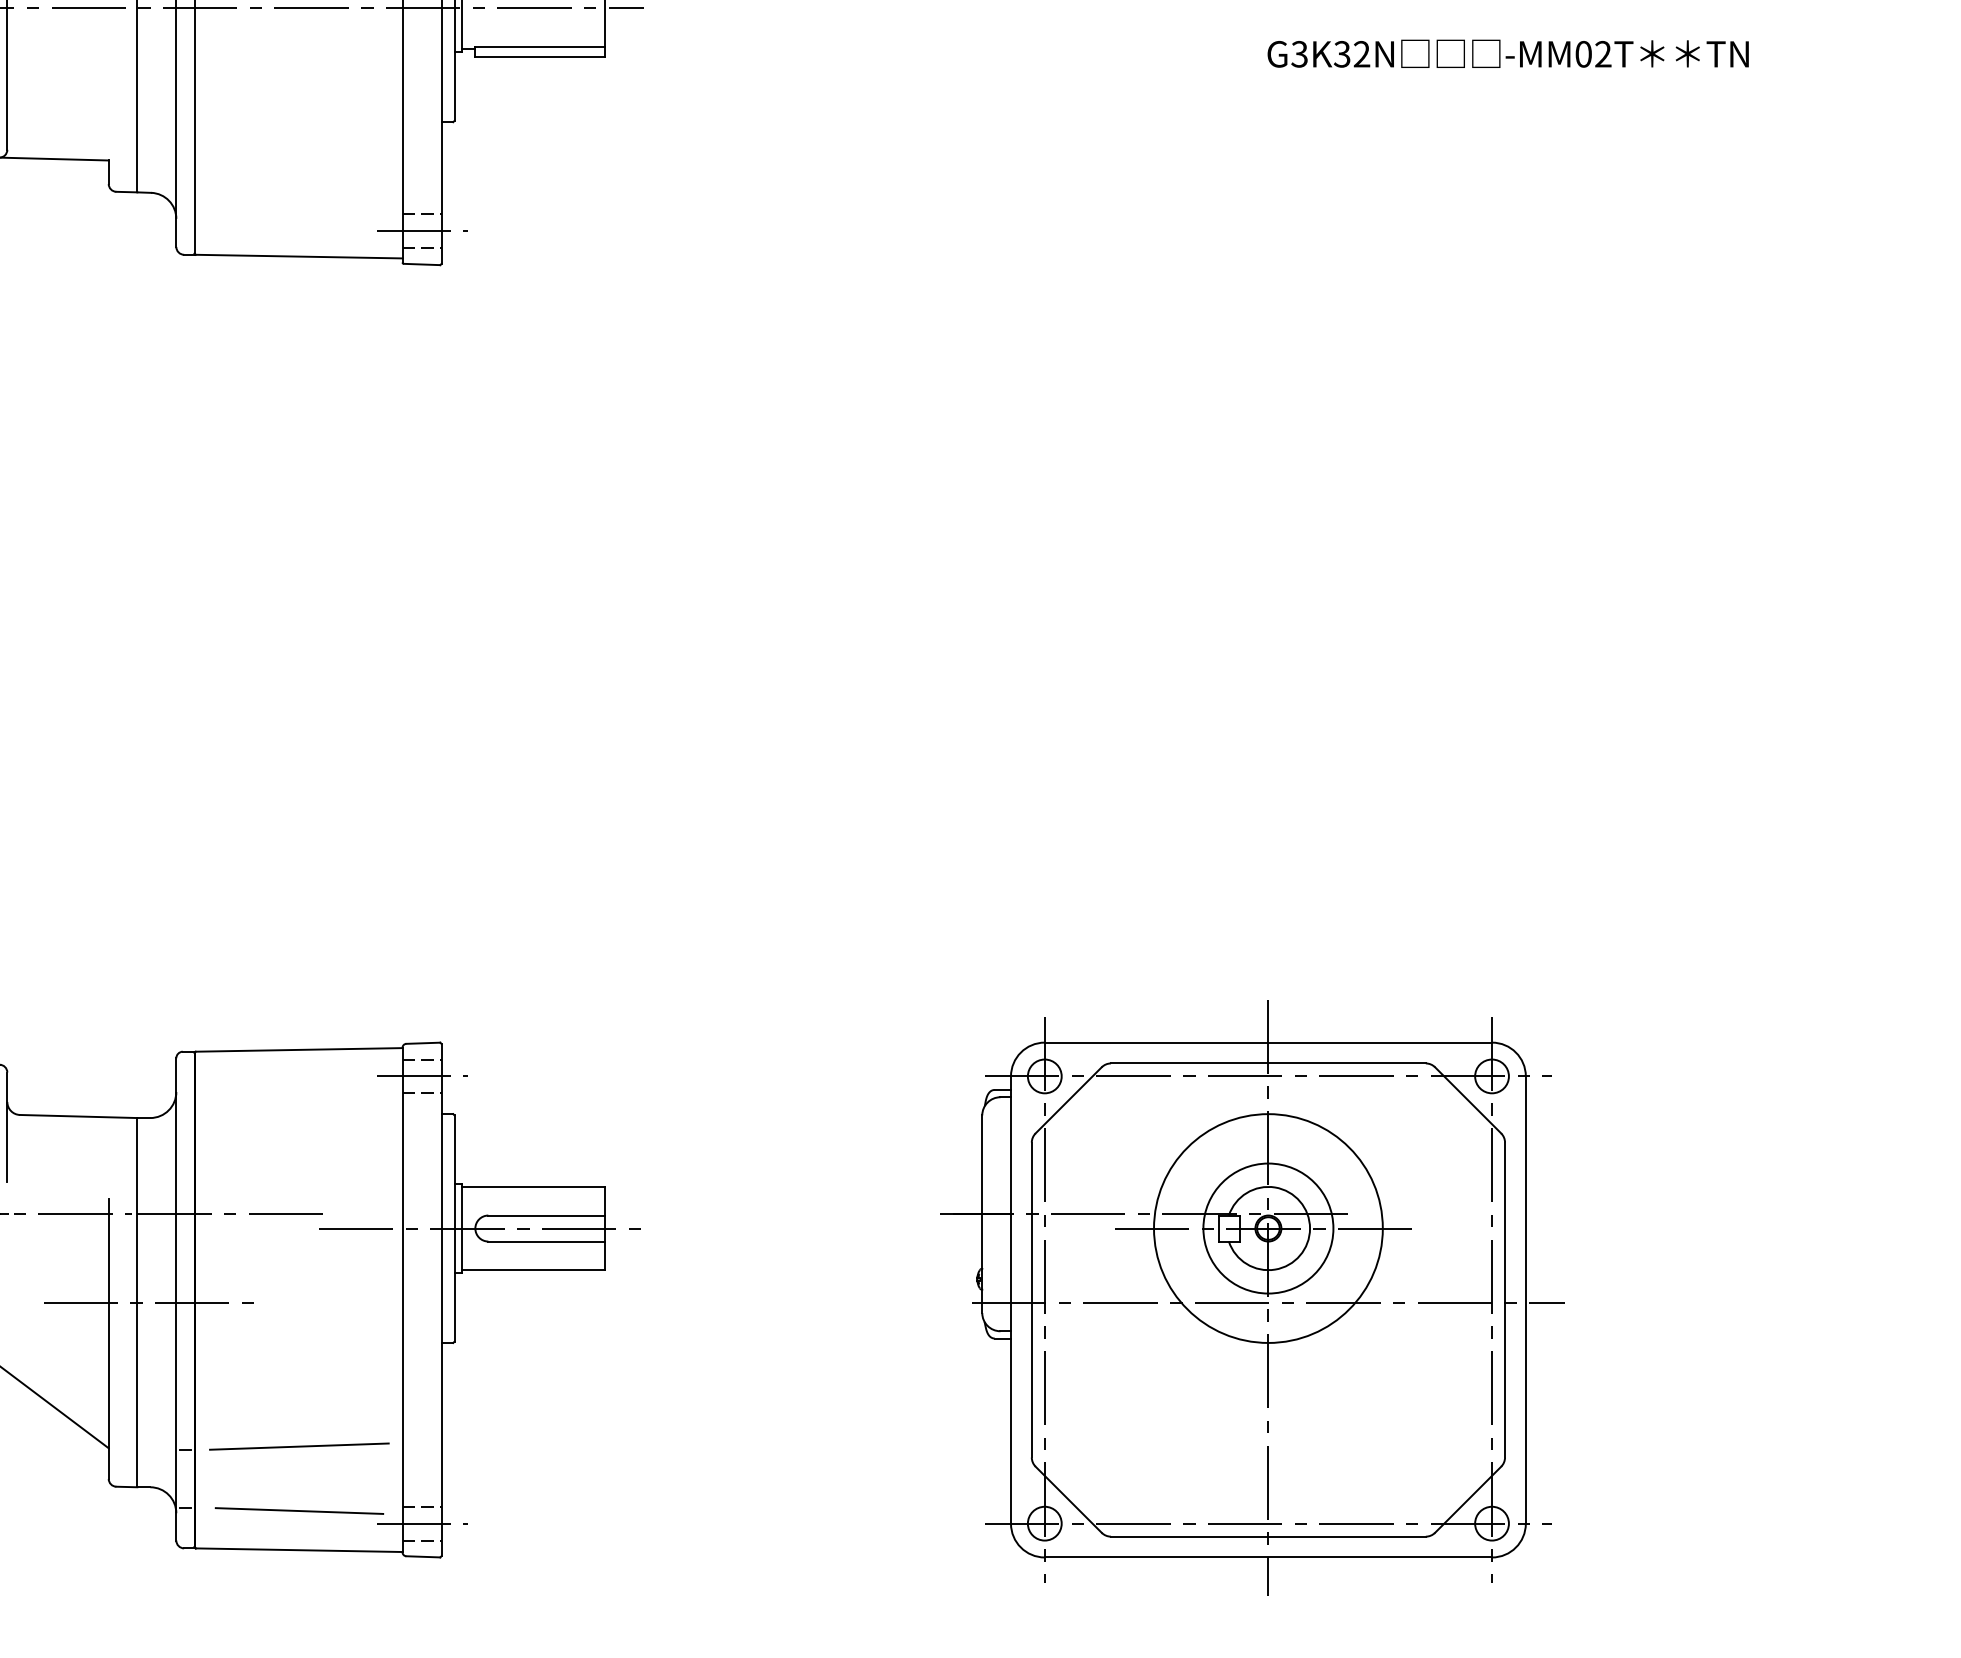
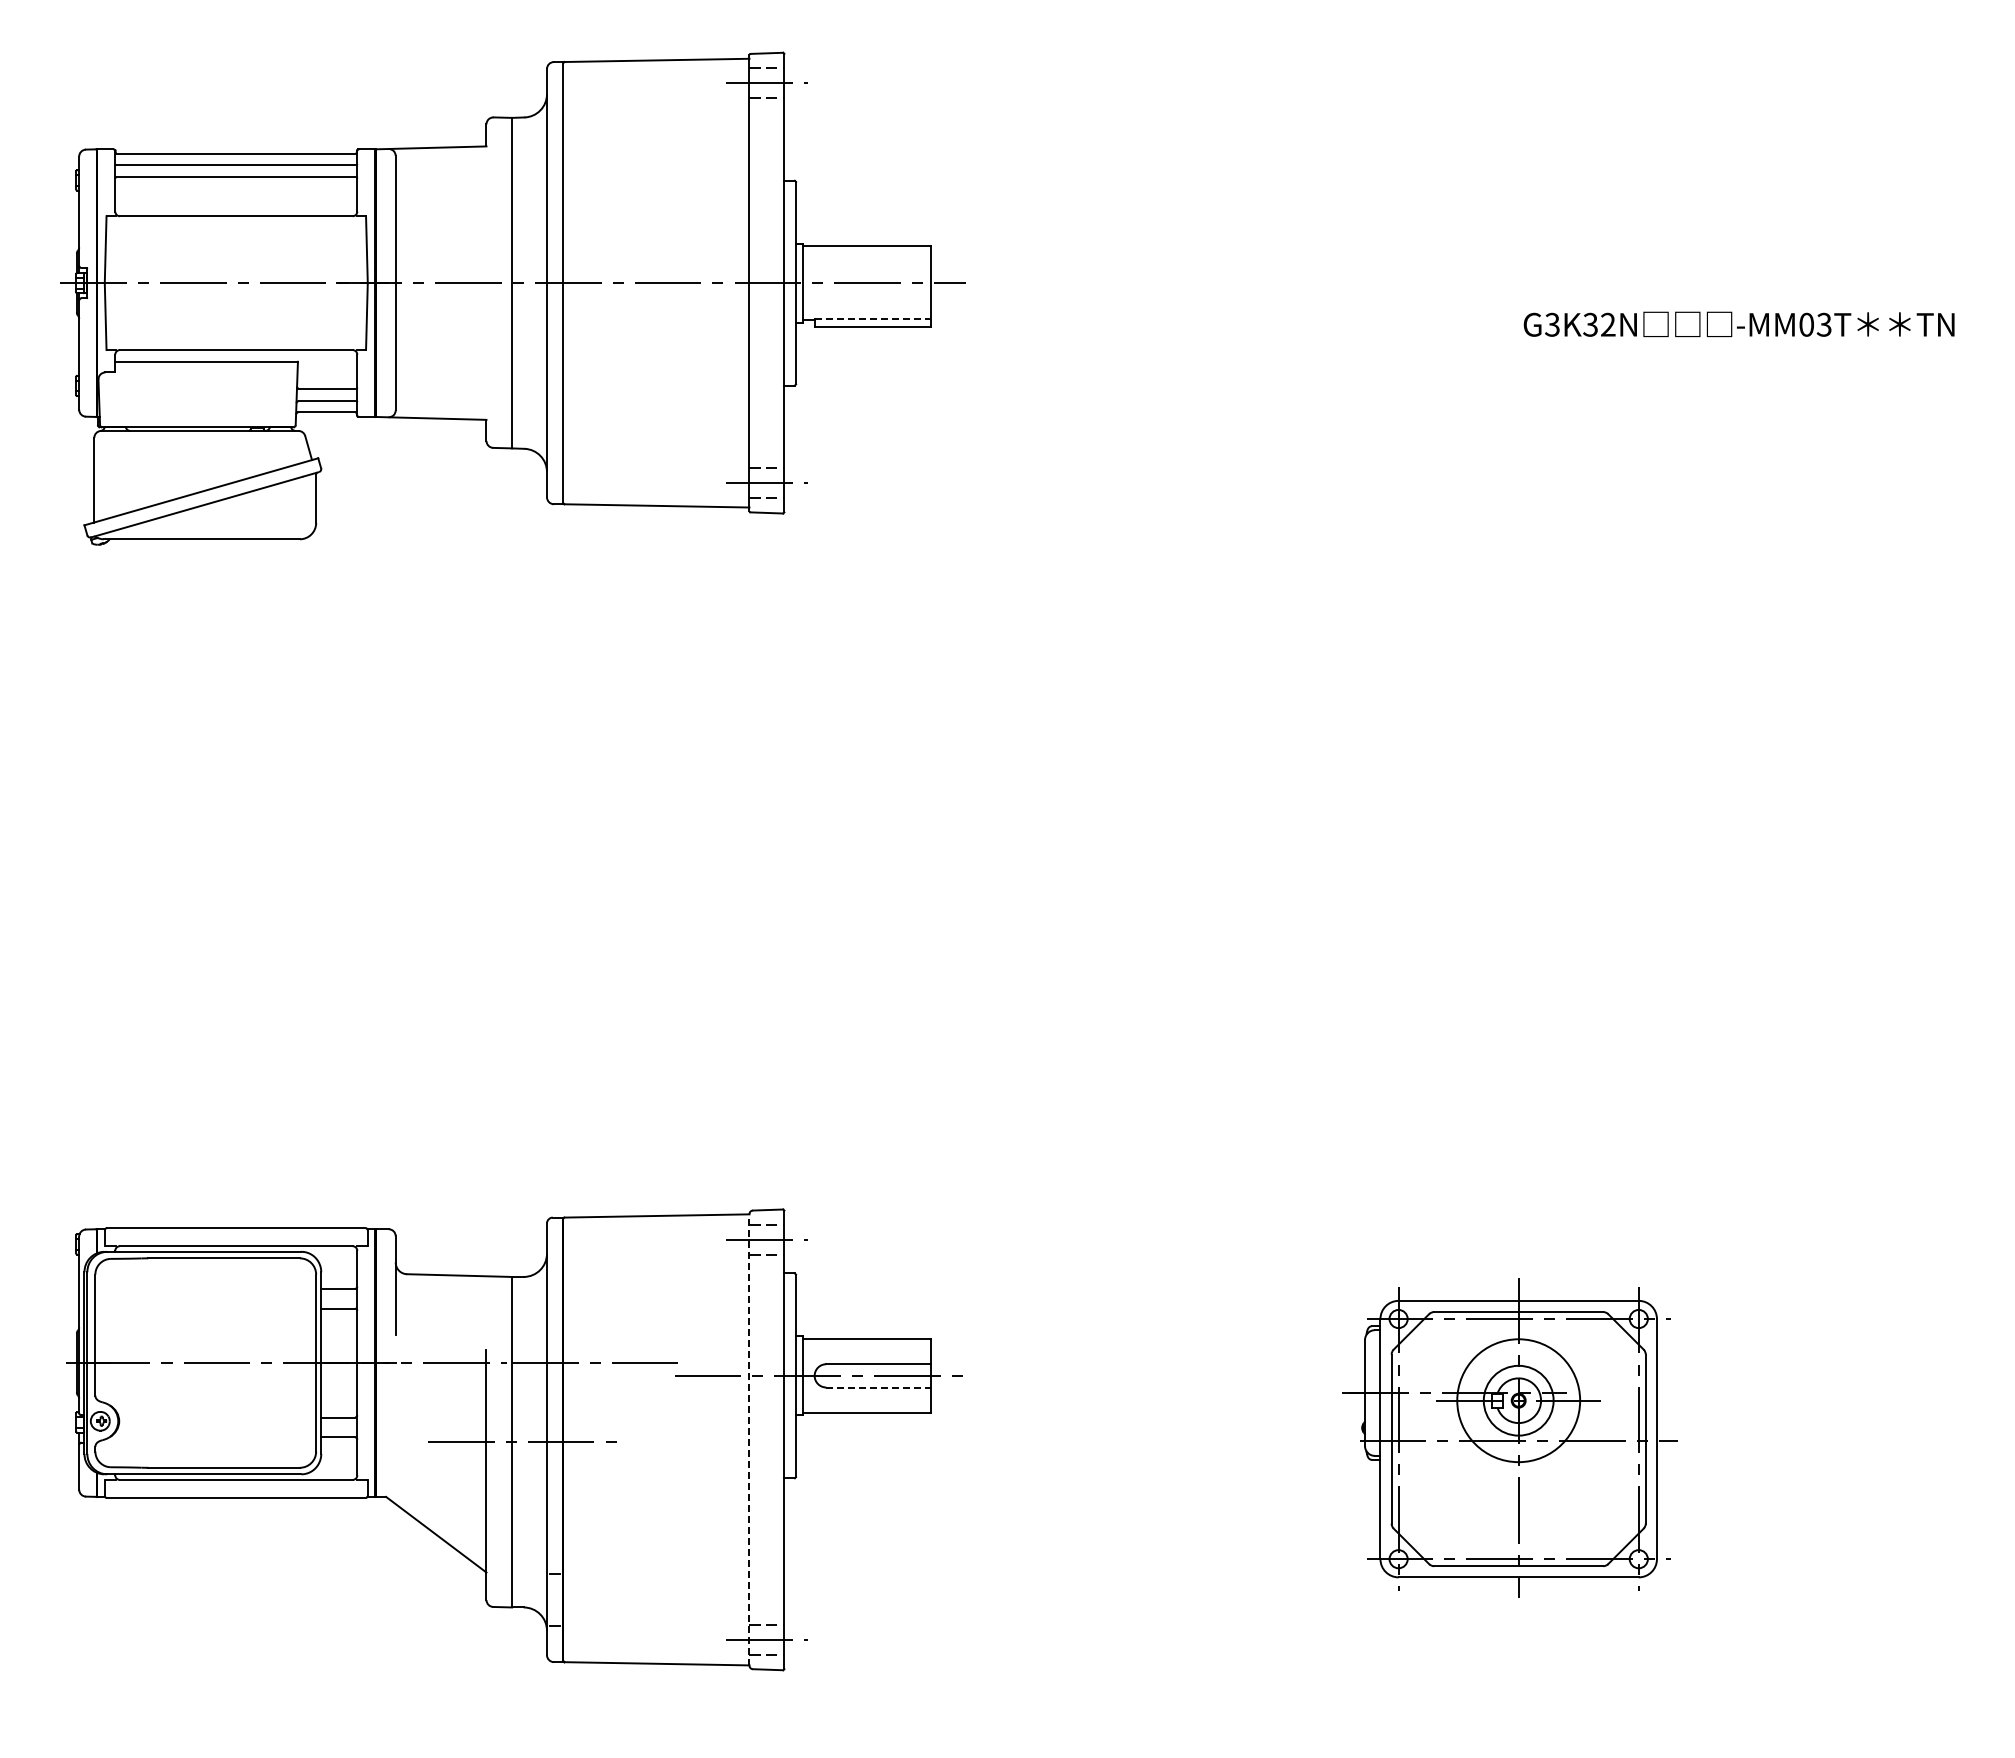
line: (541, 47) -> (873, 318), solid -> dashed
text: (1602, 53) -> (1823, 324), -MM02T -> -MM03T
line: (547, 1241) -> (879, 1387), solid -> dashed
part: (1251, 1297) -> (1509, 1437), size x0.6
line: (402, 1300) -> (749, 1440), solid -> dashed
line: (299, 1445) -> (657, 1570), removed
line: (299, 1510) -> (657, 1628), removed

